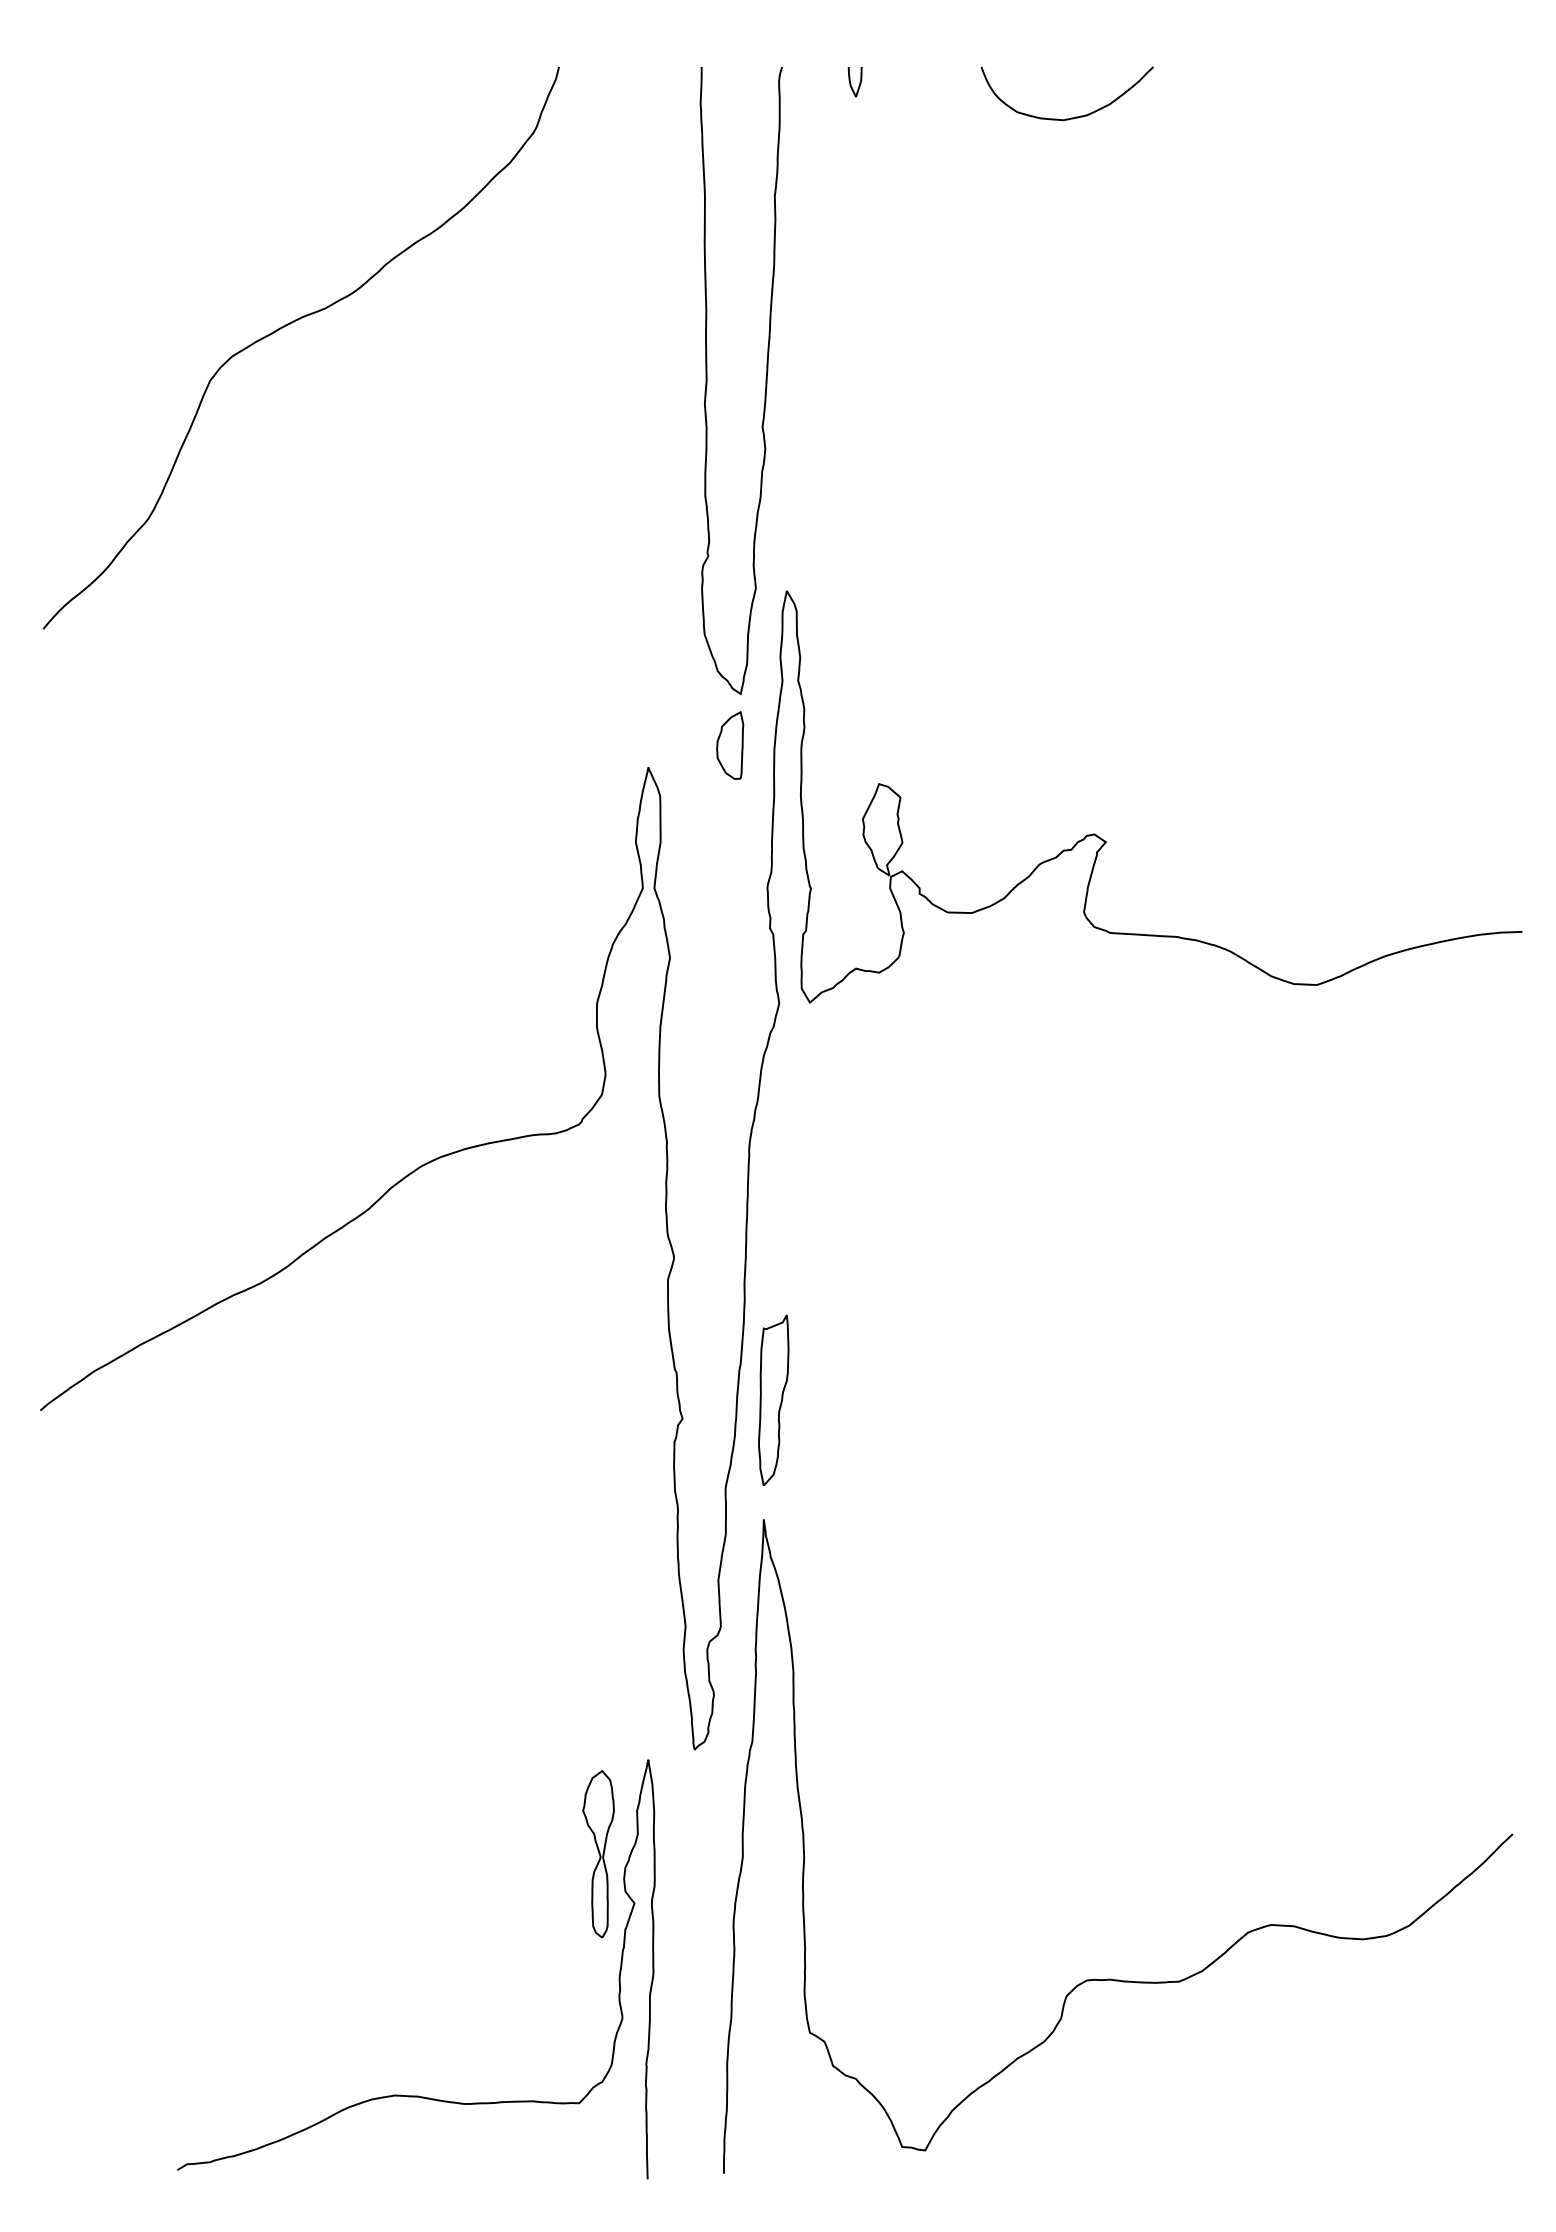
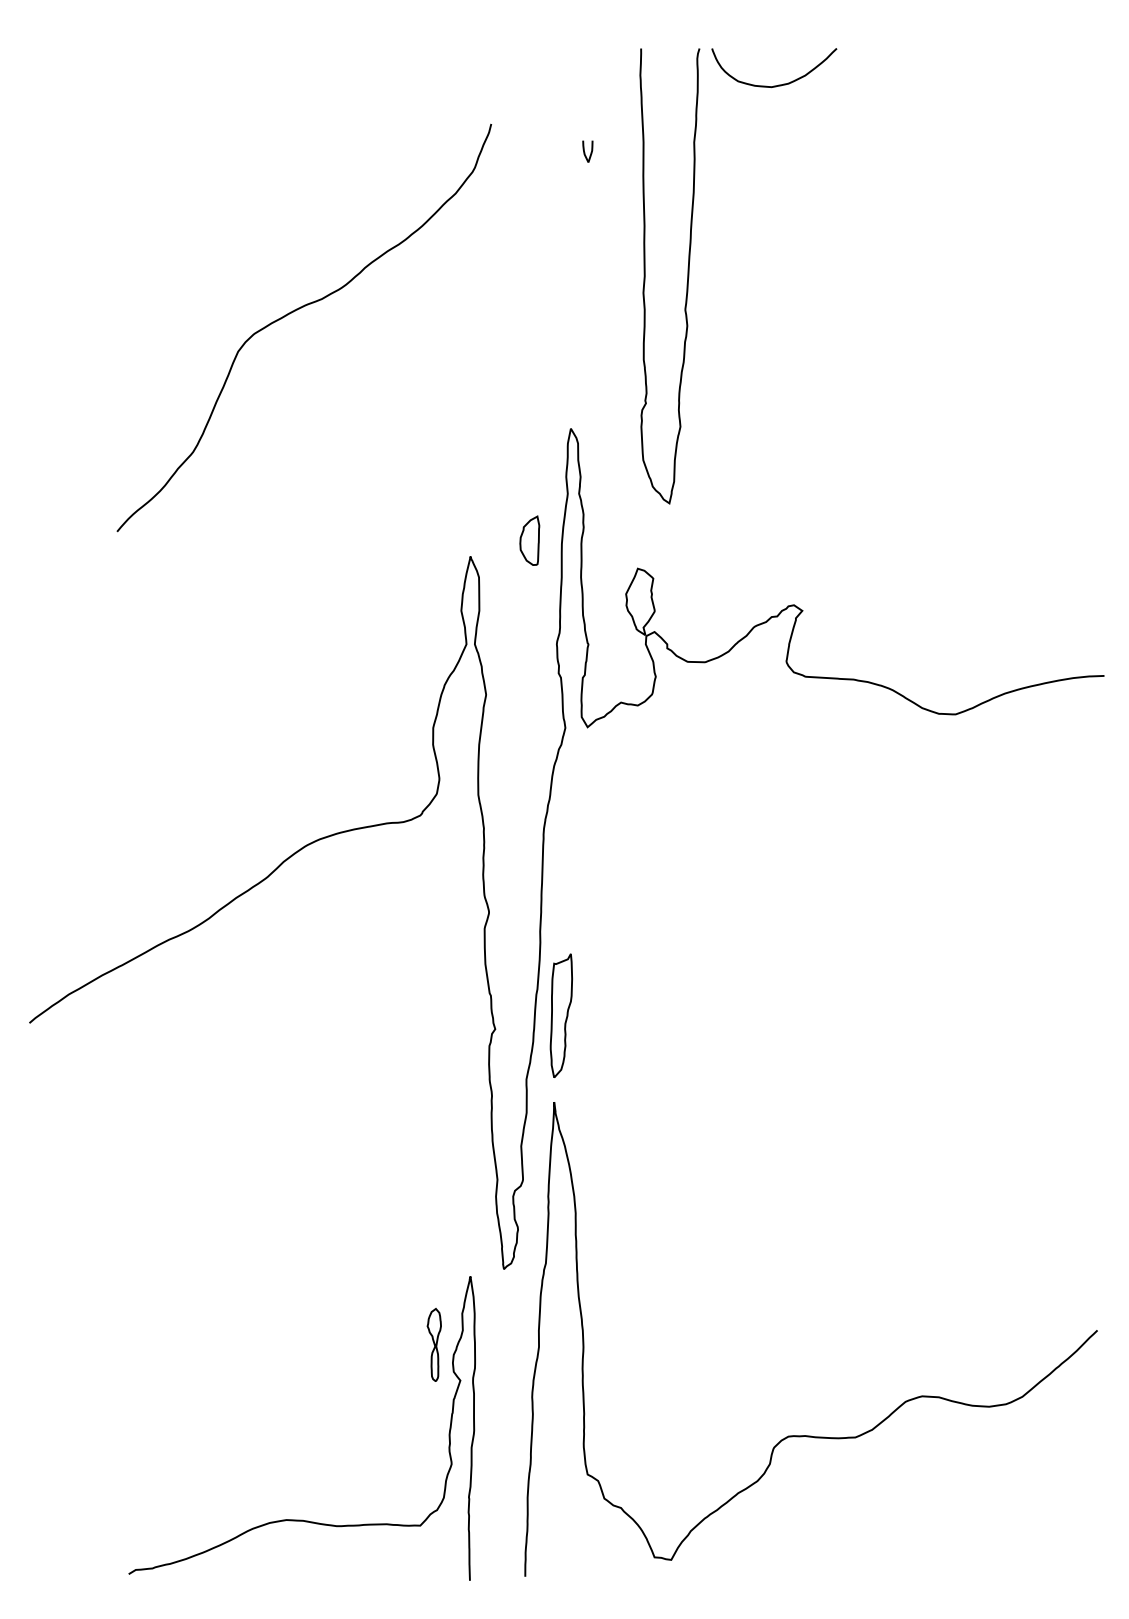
curve: (851, 83) -> (585, 152), moved
curve: (288, 325) -> (295, 311), moved
curve: (765, 380) -> (687, 275), moved
part: (598, 1854) -> (434, 1345), size x0.6

